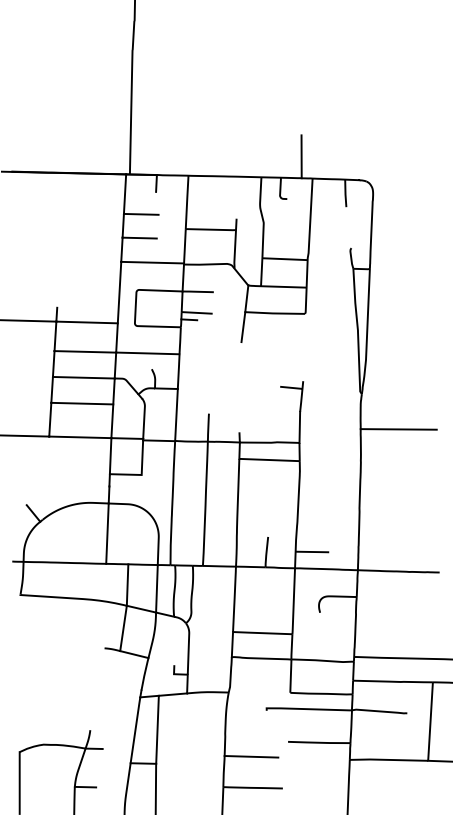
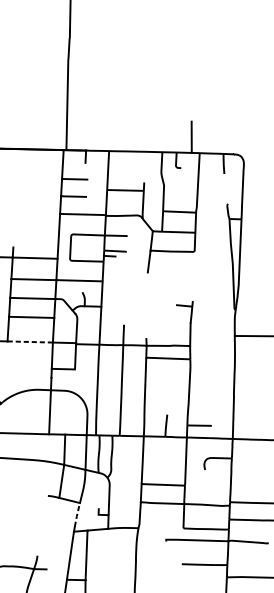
line: (79, 437) -> (29, 342), solid -> dashed
line: (144, 674) -> (77, 515), solid -> dashed
line: (251, 756) -> (155, 574), removed

